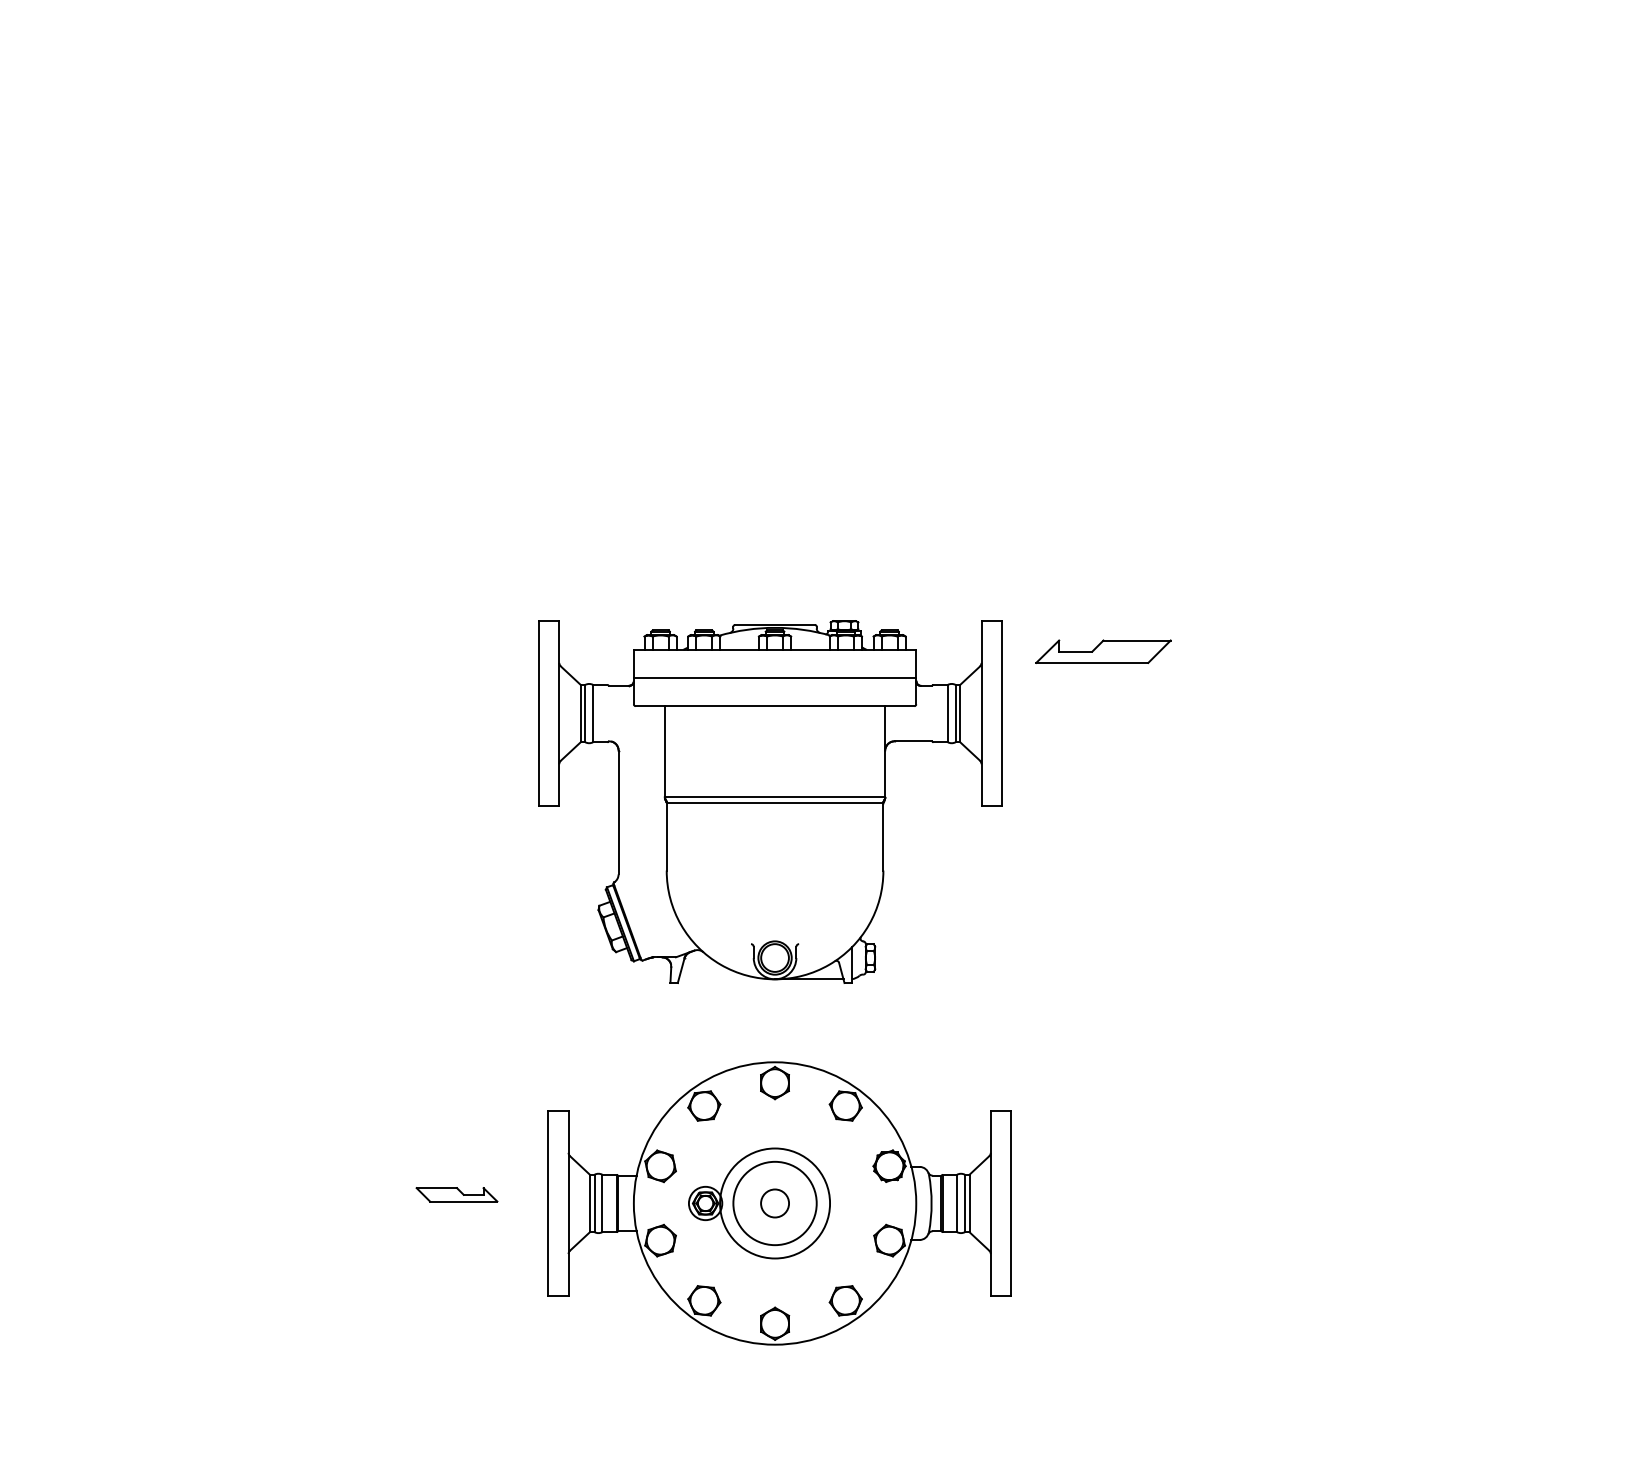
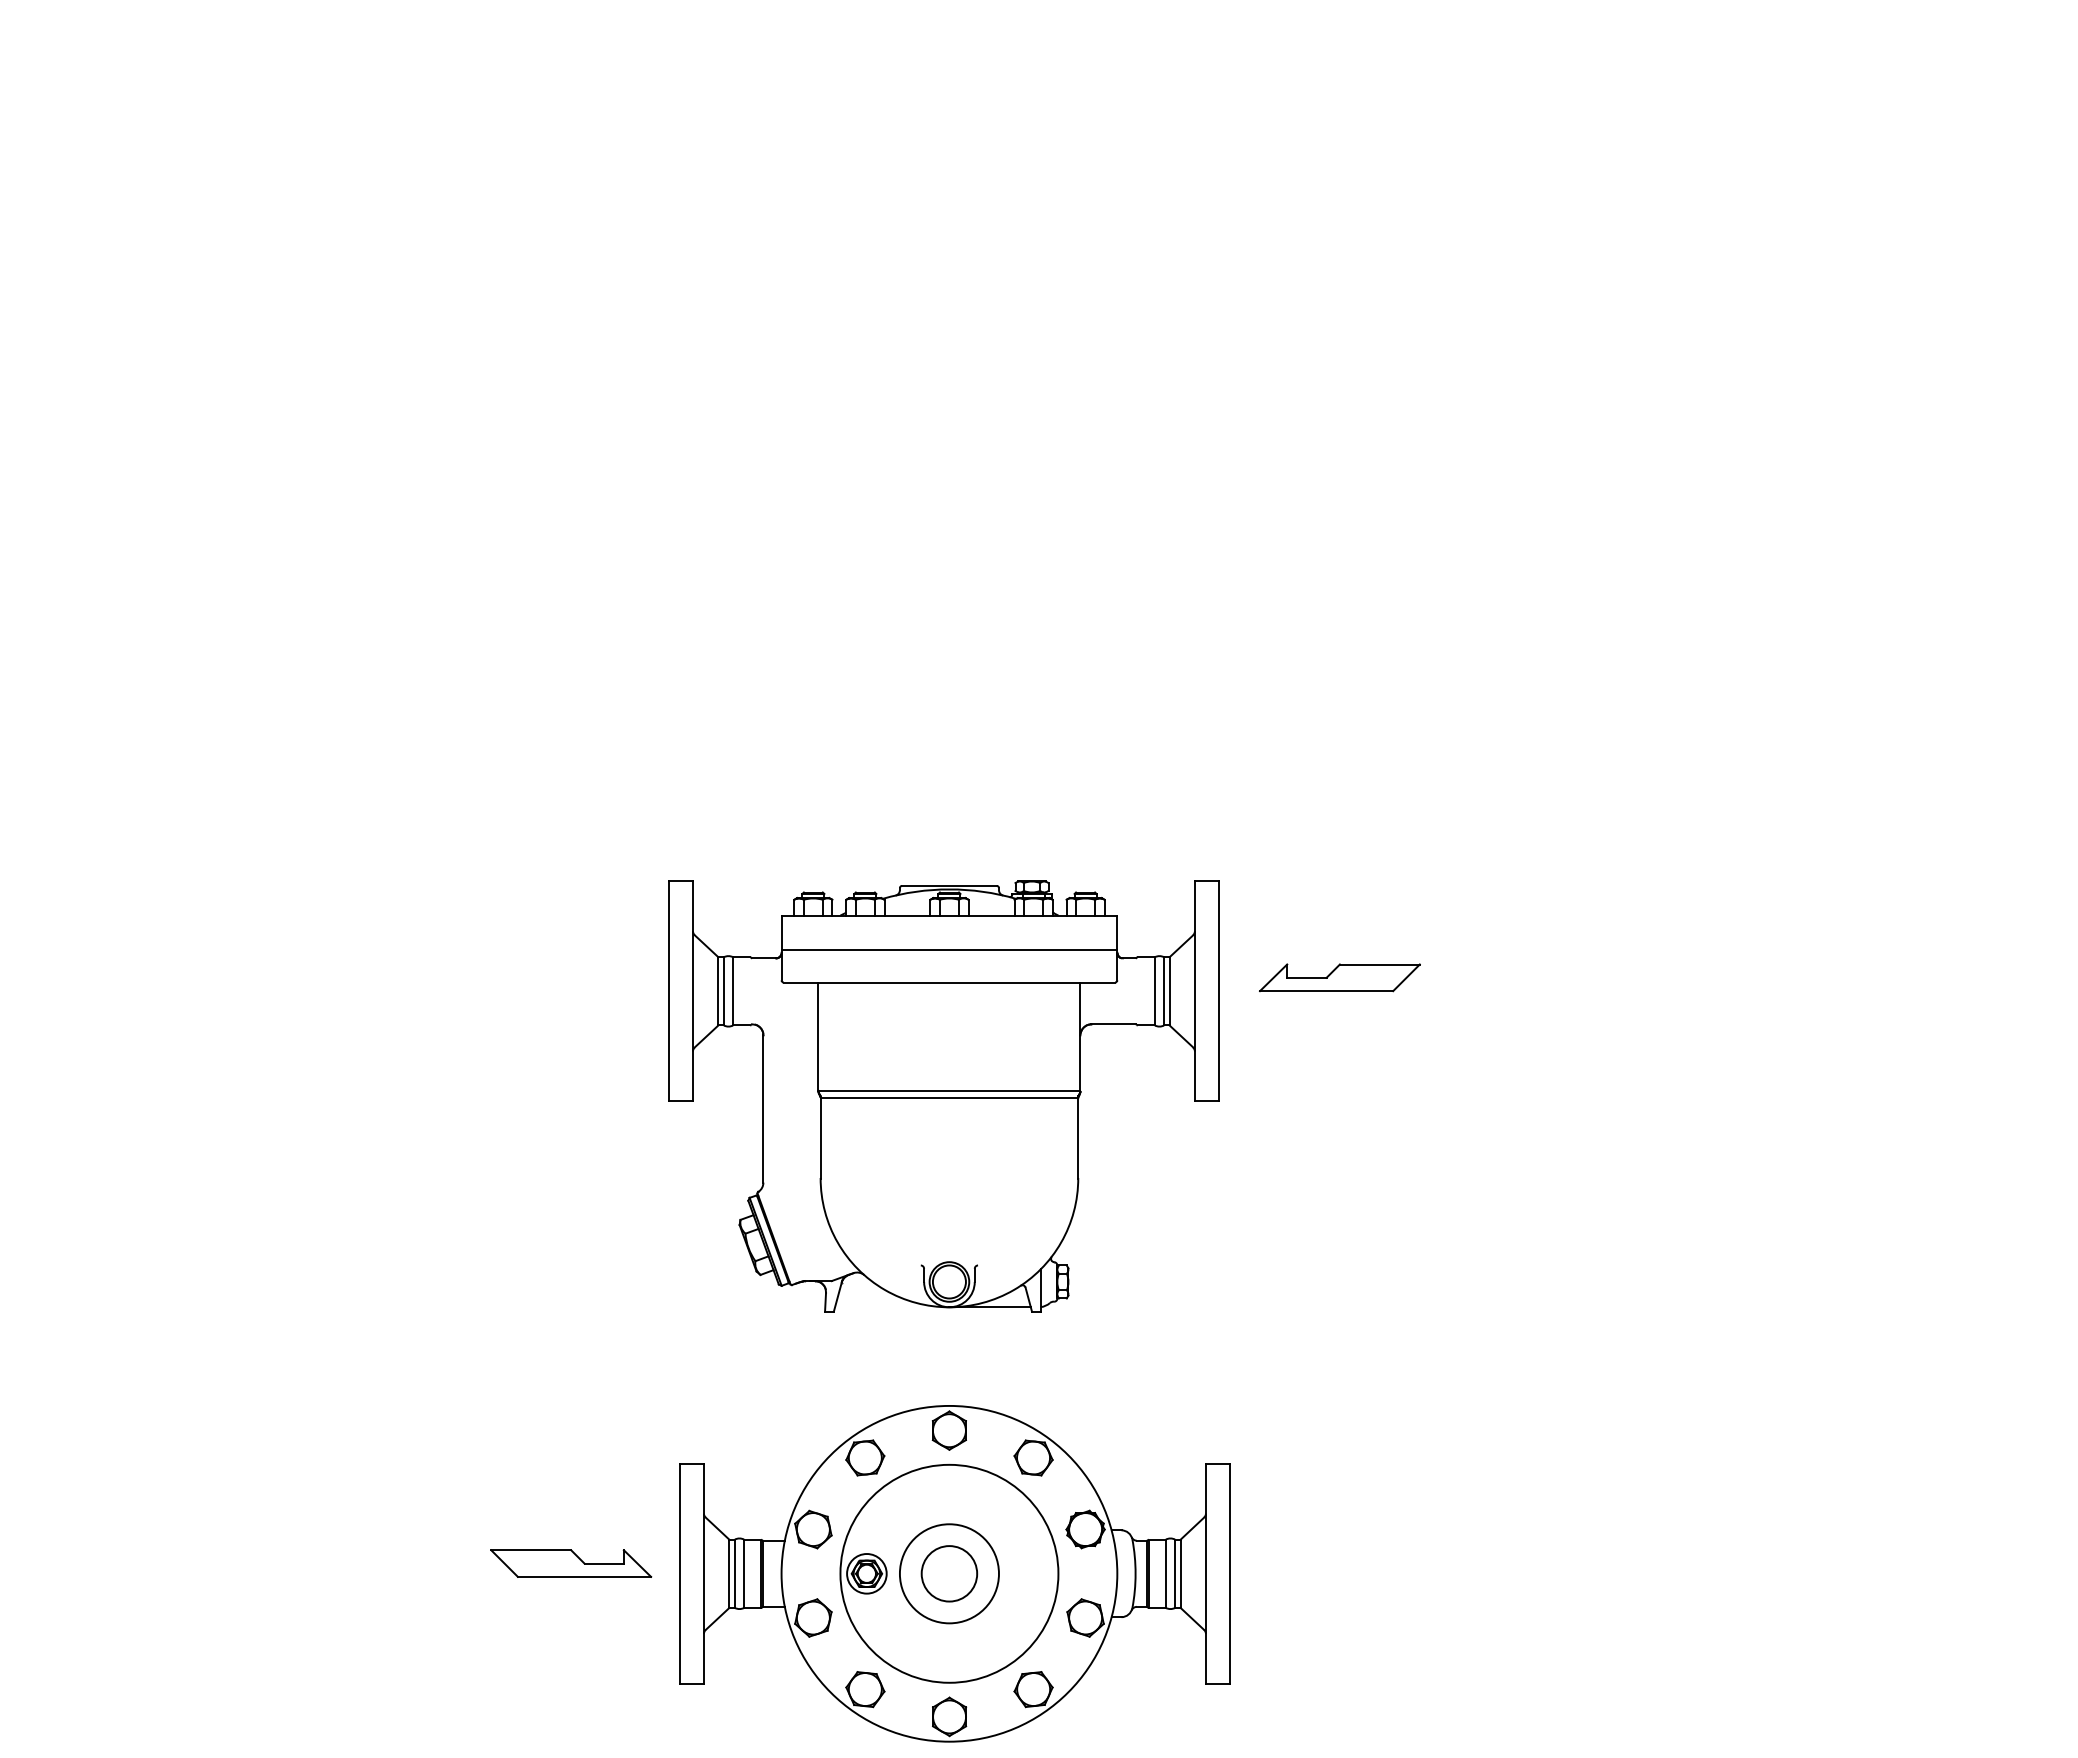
part: (1103, 651) -> (1339, 977), moved
part: (457, 1194) -> (571, 1563), size x1.67
circle: (775, 1203) -> (949, 1573), size x1.67
circle: (775, 1203) -> (949, 1573), size x1.67

